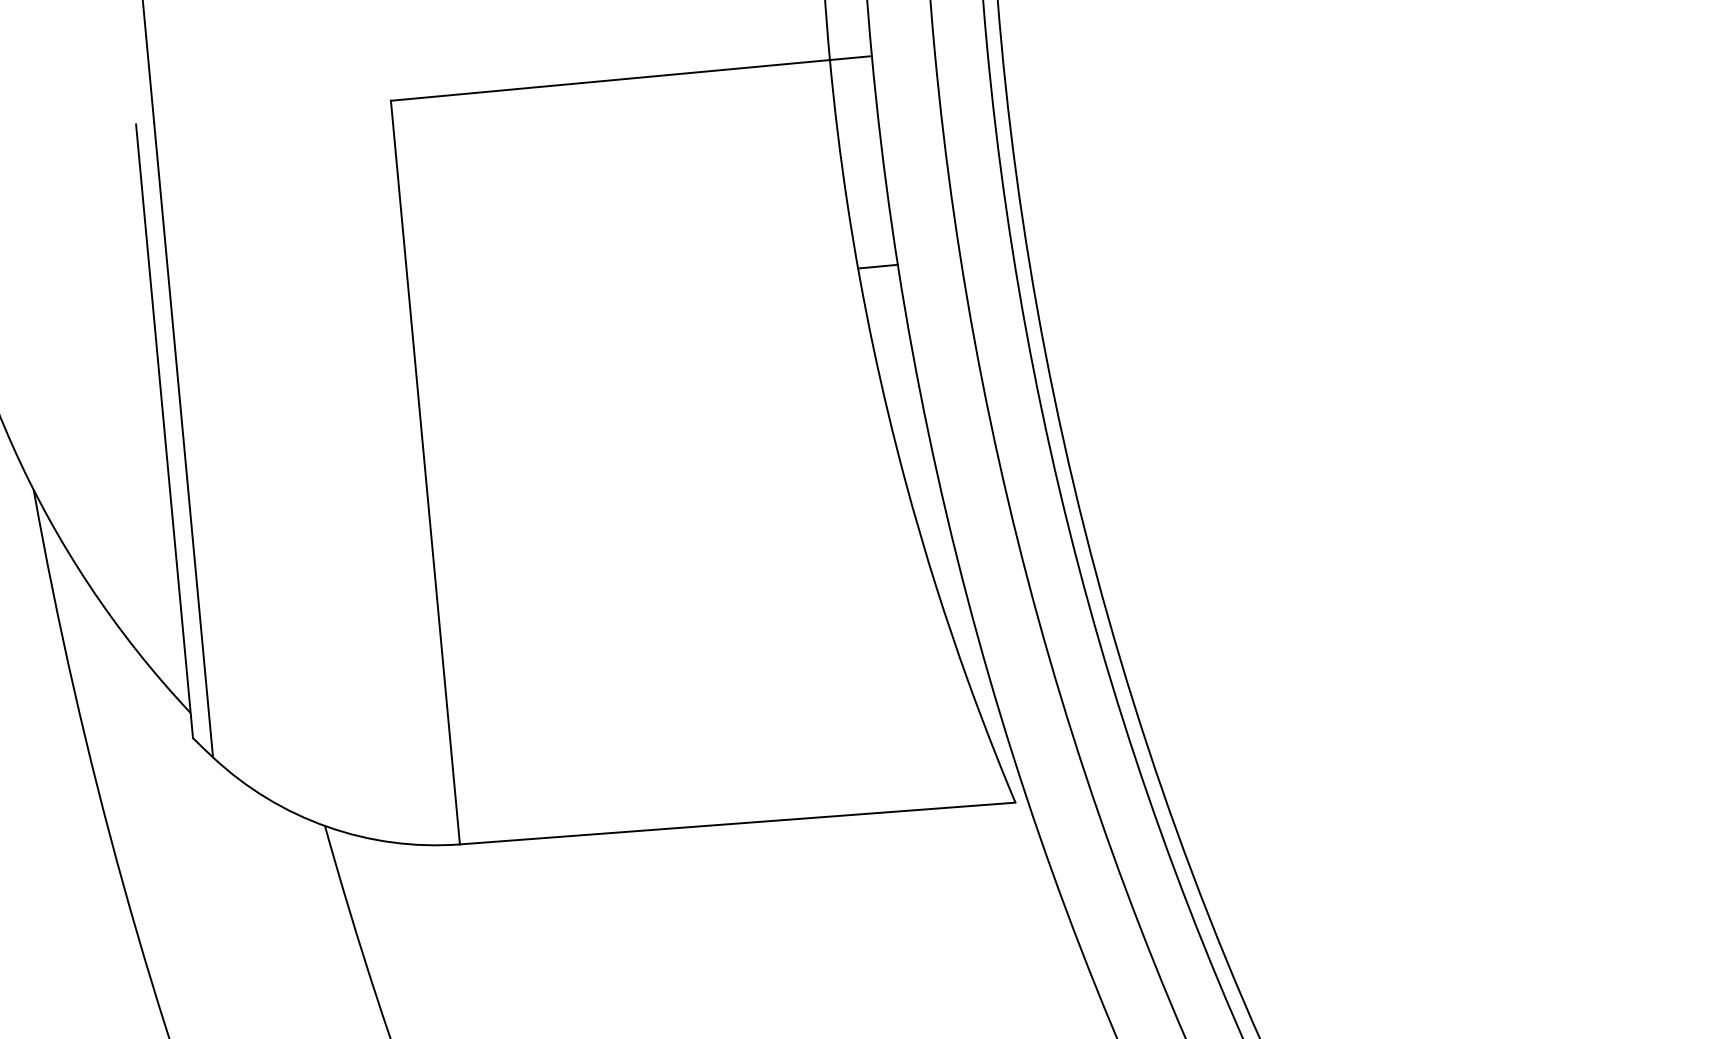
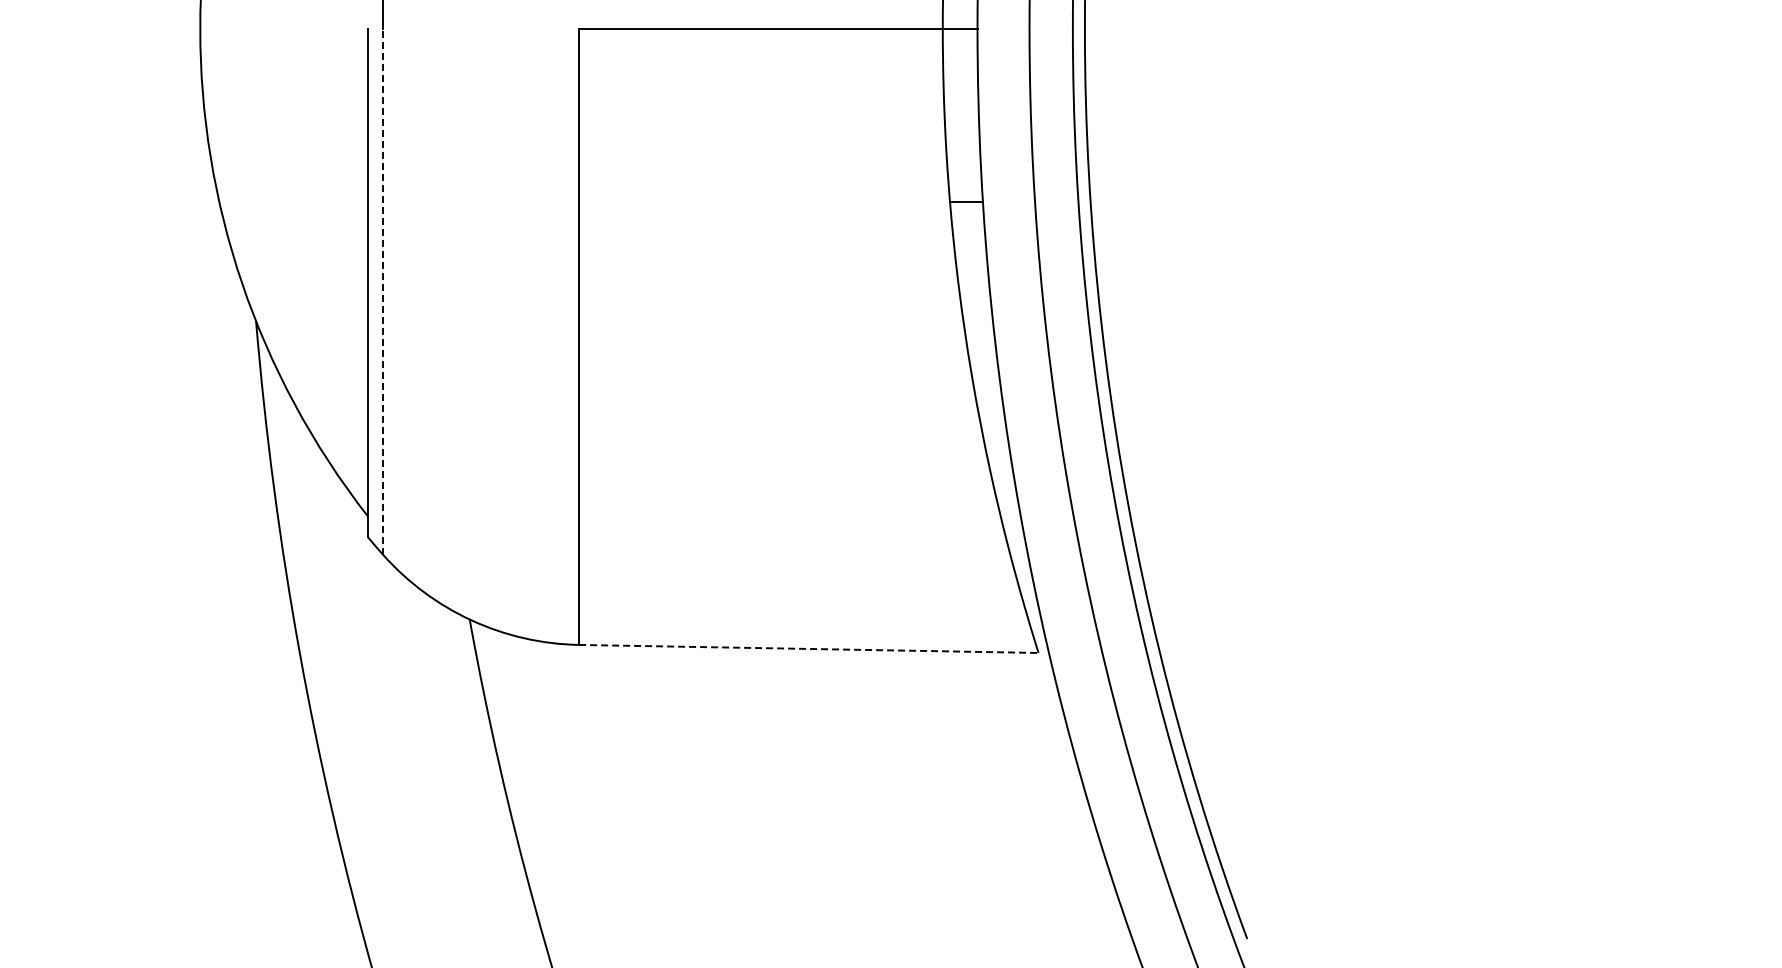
line: (184, 439) -> (383, 291), solid -> dashed
line: (737, 823) -> (808, 648), solid -> dashed

